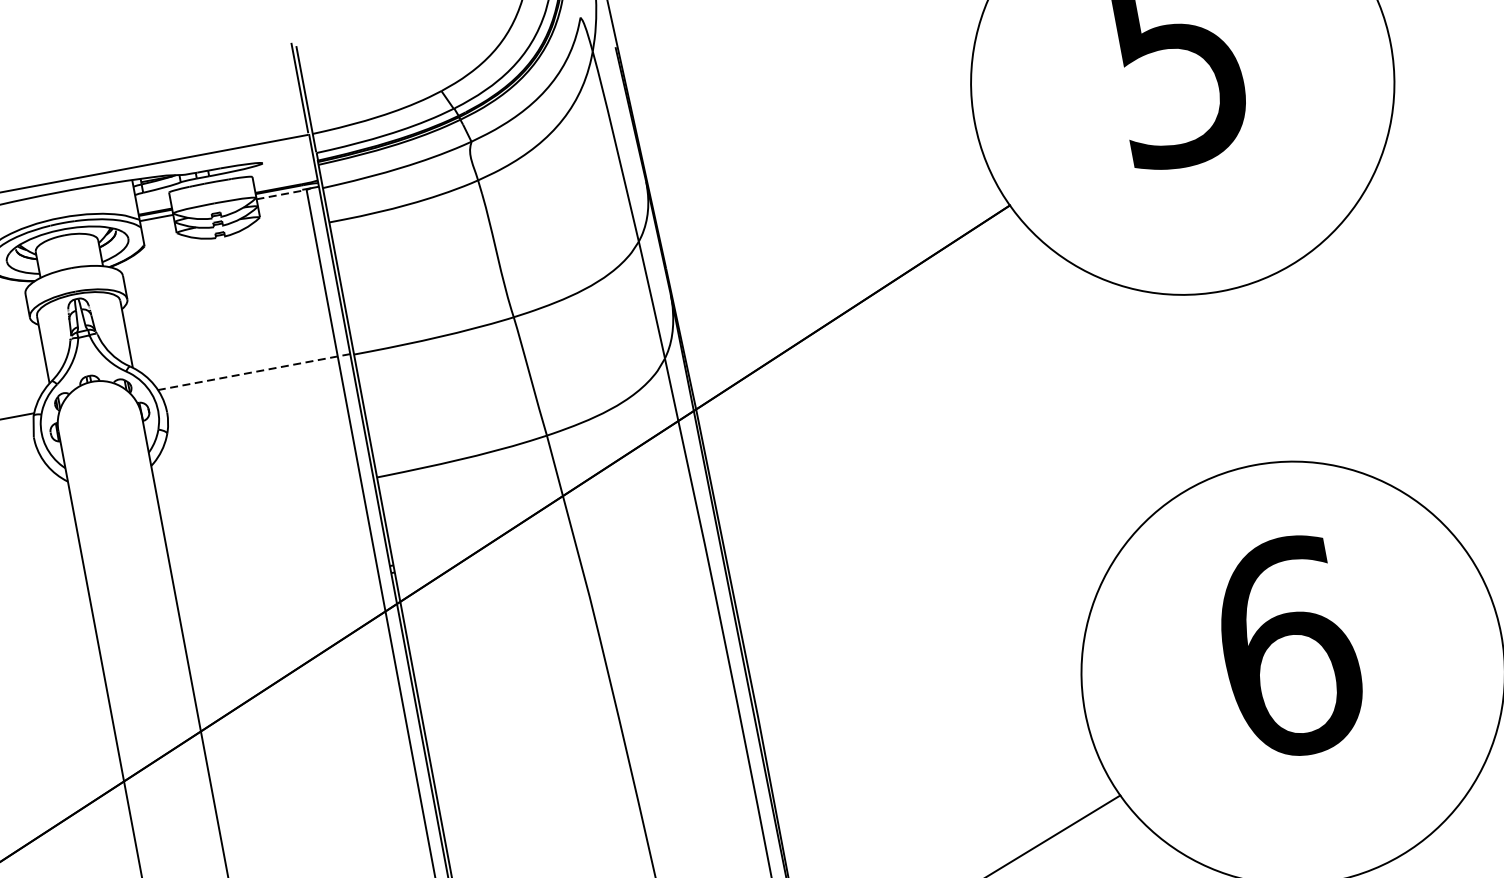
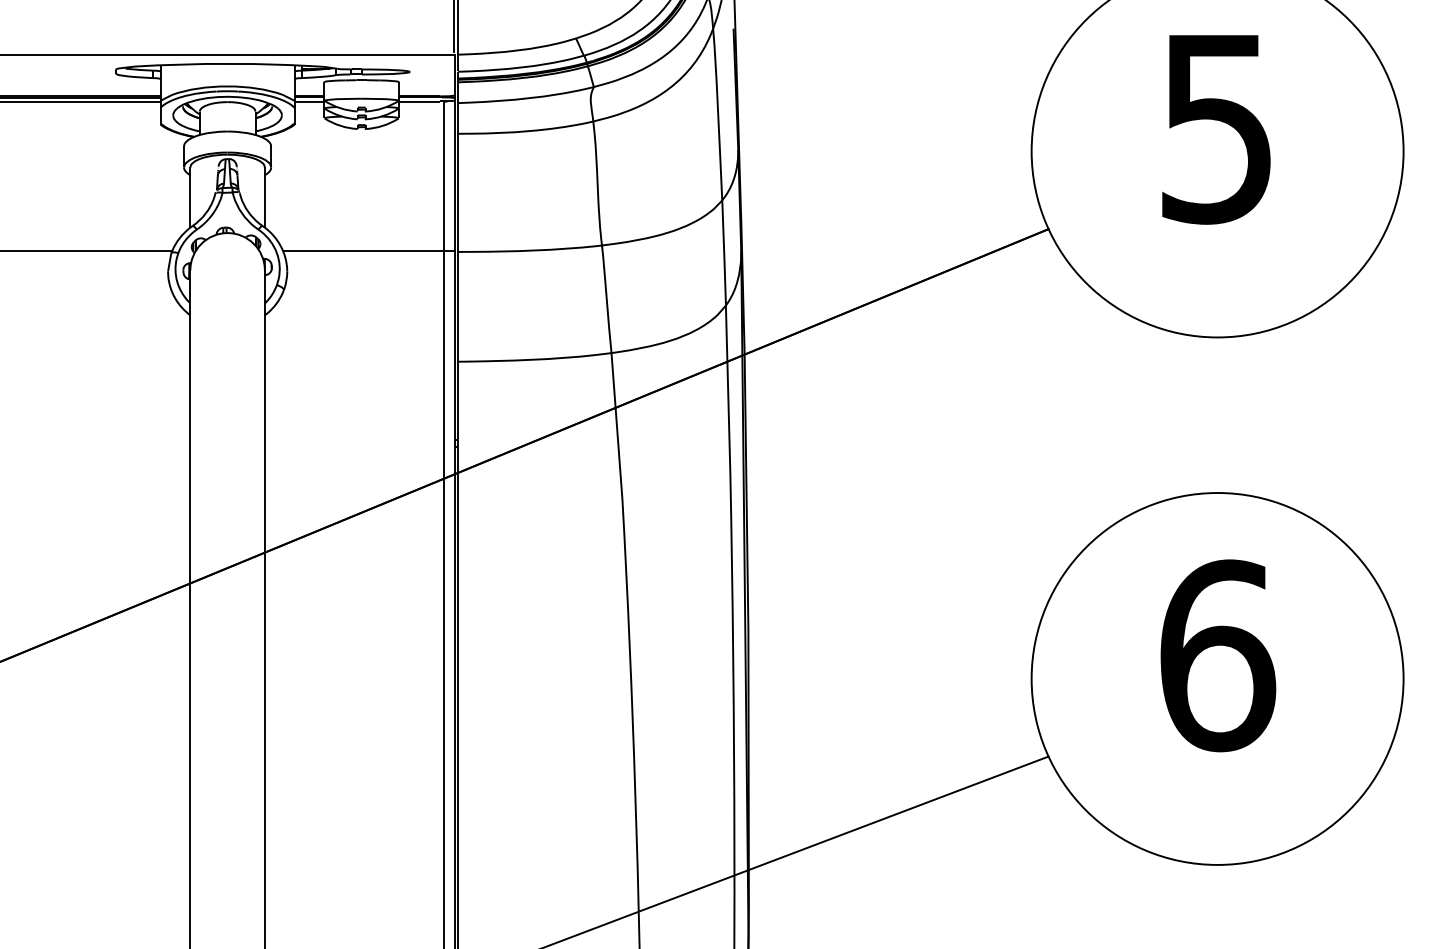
line: (279, 195) -> (419, 102), dashed -> solid
line: (253, 371) -> (368, 250), dashed -> solid

